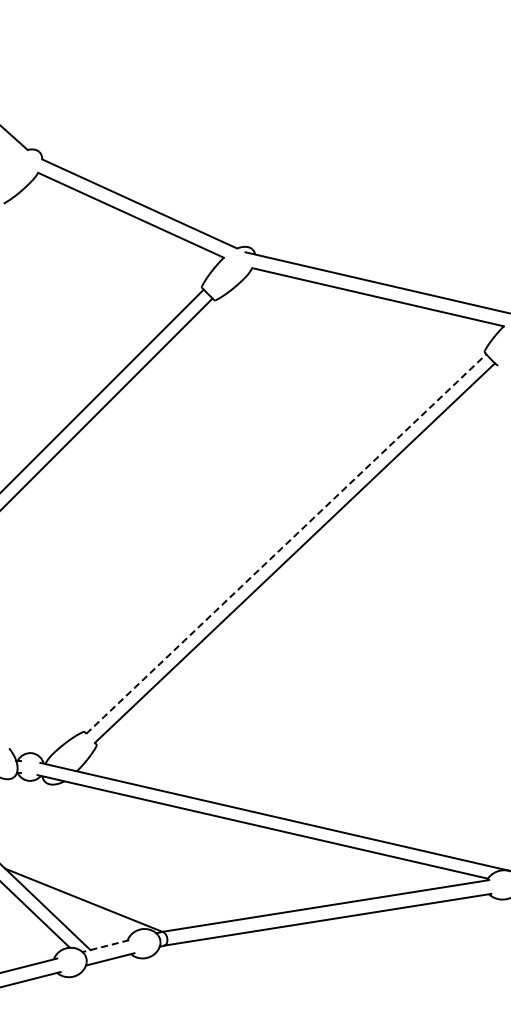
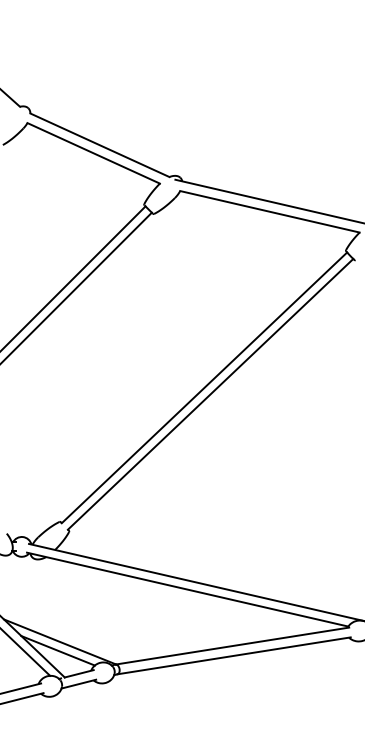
line: (286, 544) -> (204, 388), dashed -> solid
line: (80, 912) -> (57, 650), added
line: (110, 944) -> (79, 673), dashed -> solid

